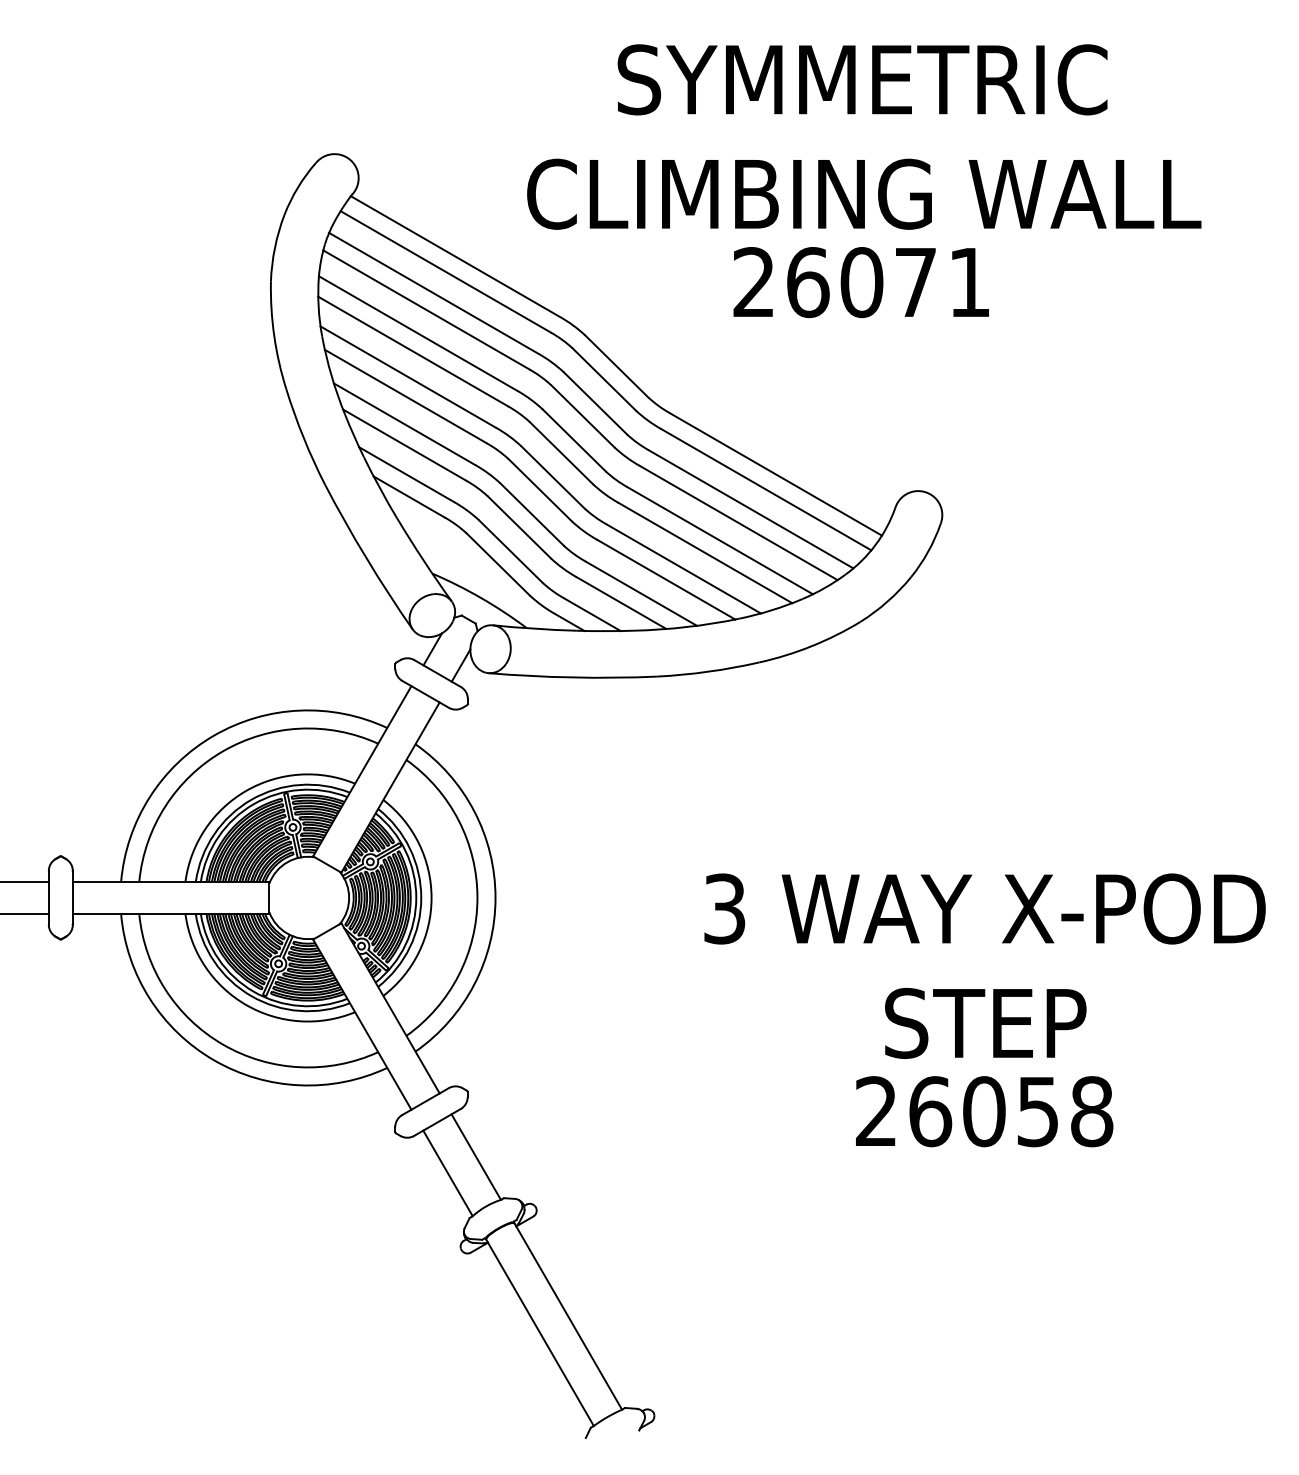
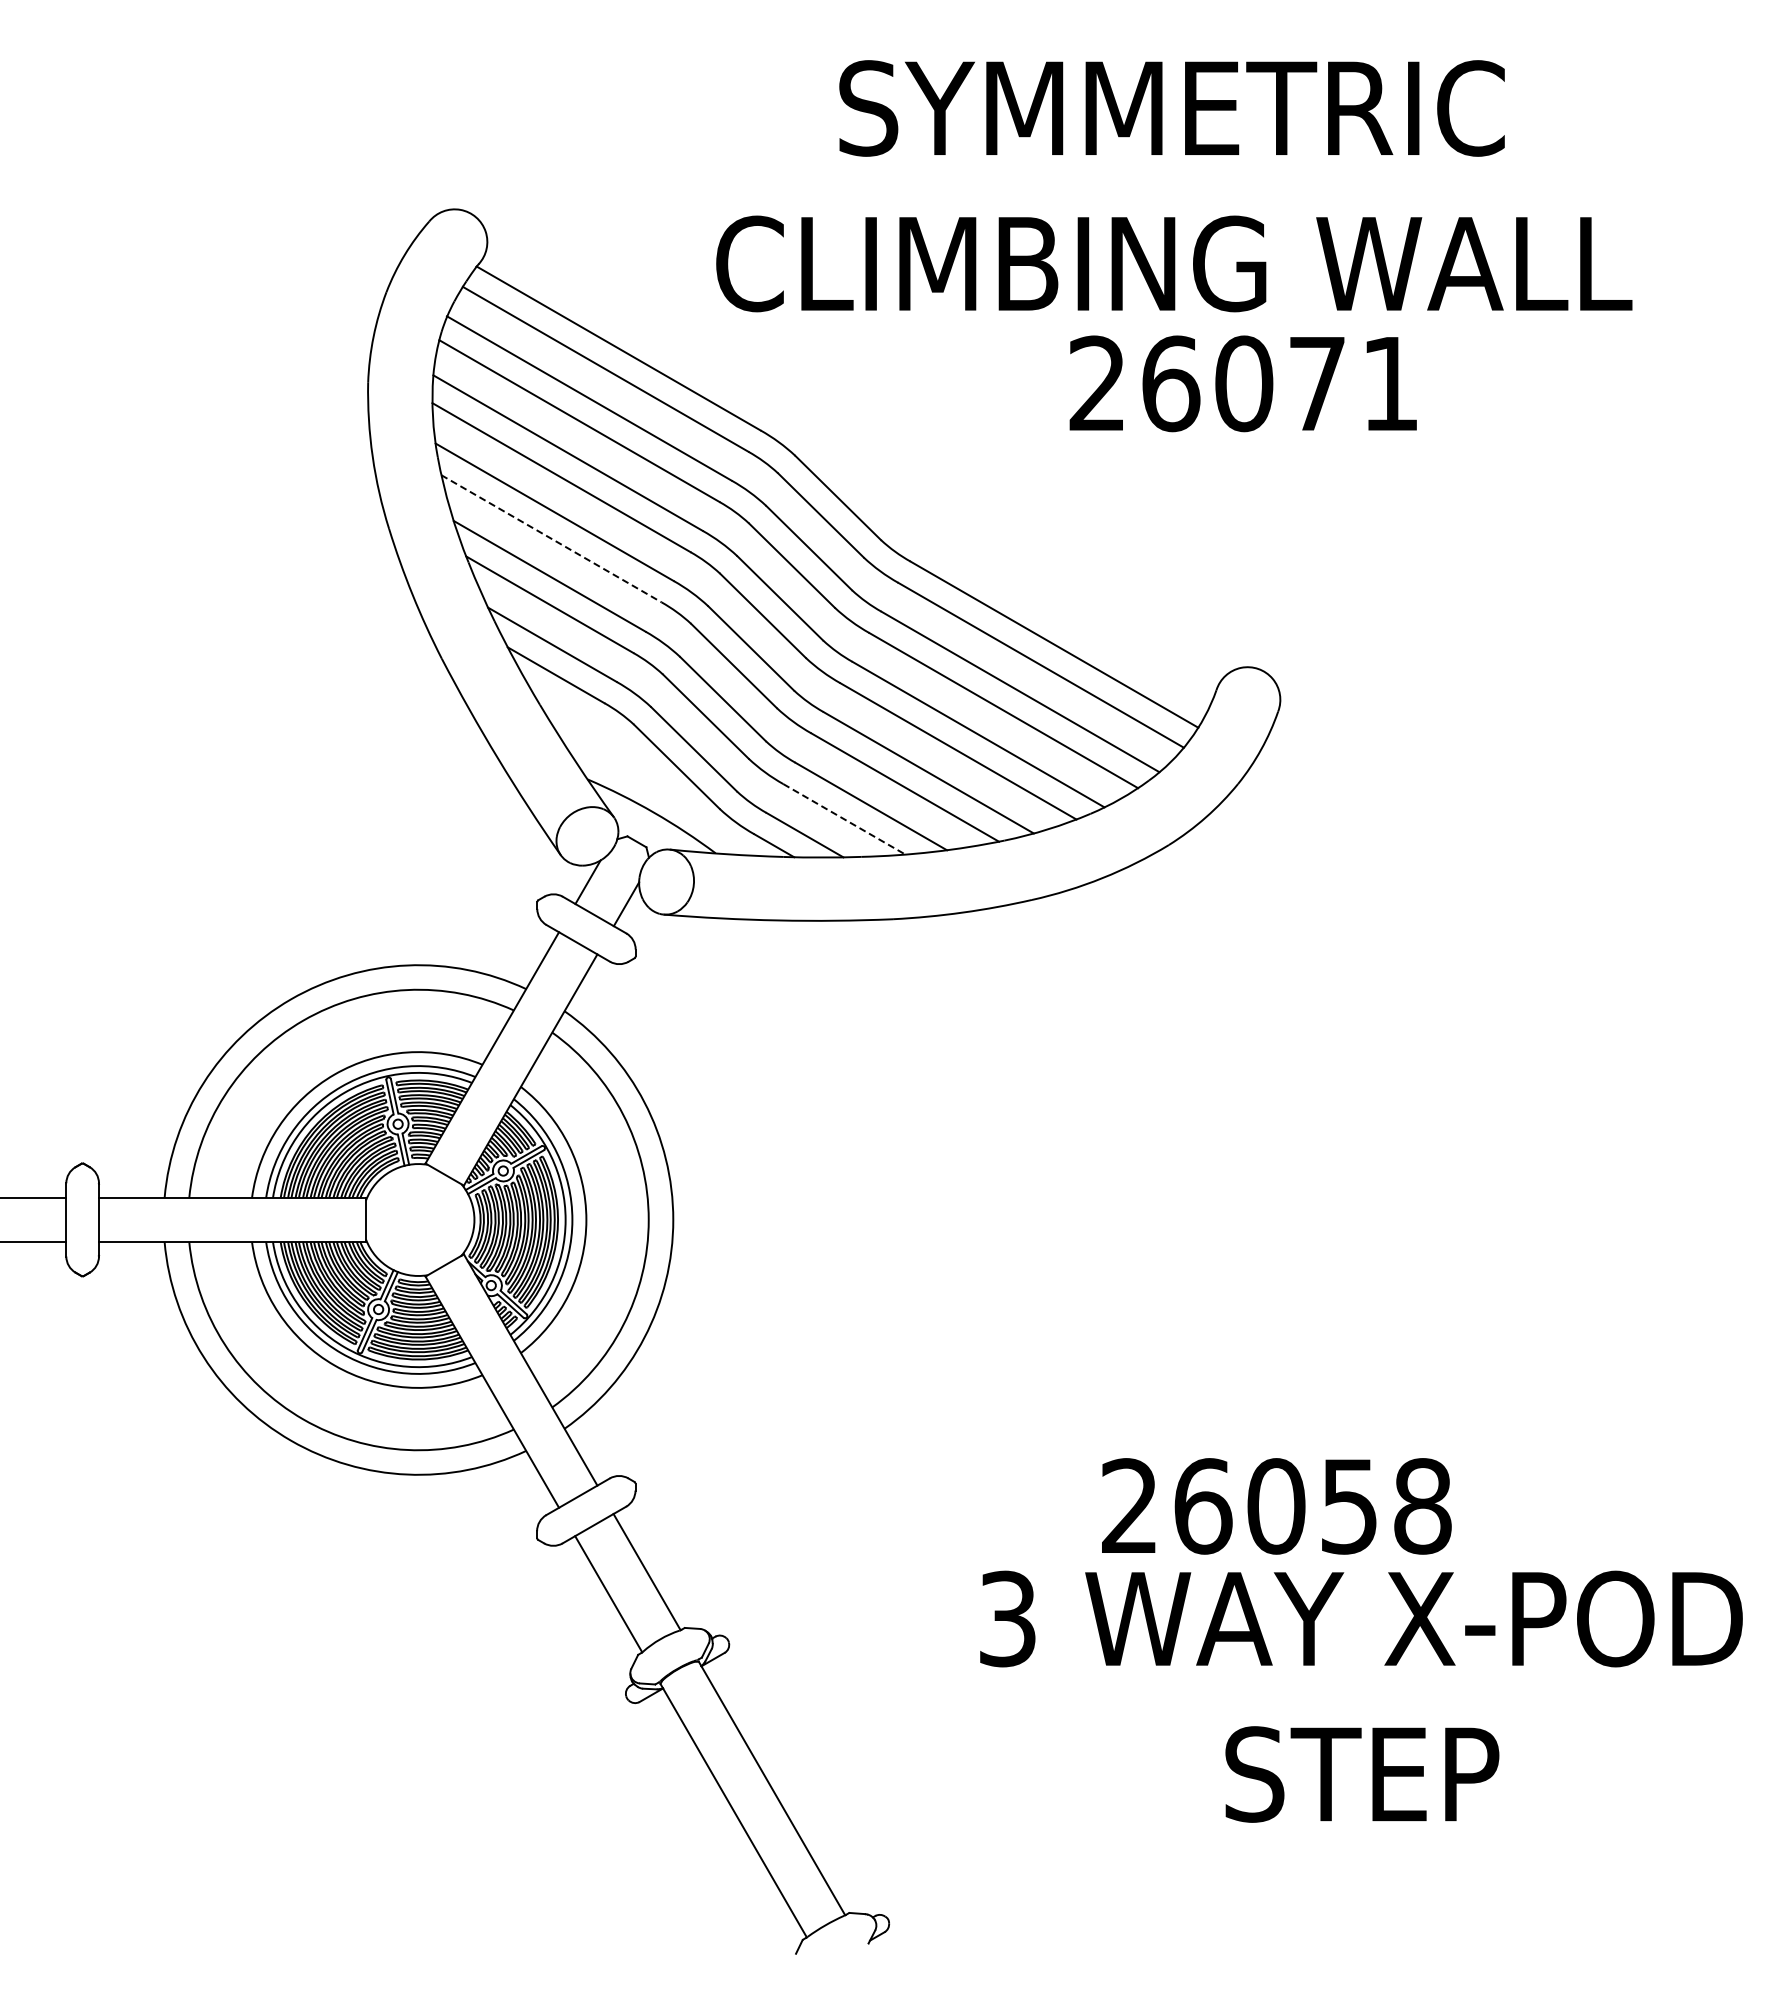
text: (860, 282) -> (1242, 383), moved
line: (405, 397) -> (551, 539), solid -> dashed
line: (621, 603) -> (844, 819), solid -> dashed
text: (985, 966) -> (1361, 1696), moved
text: (984, 1111) -> (1276, 1506), moved

